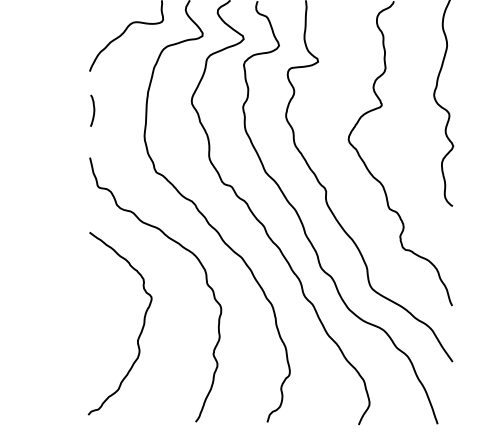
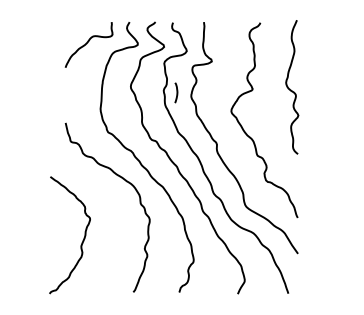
curve: (92, 110) -> (176, 92), moved
curve: (138, 334) -> (81, 242), moved

